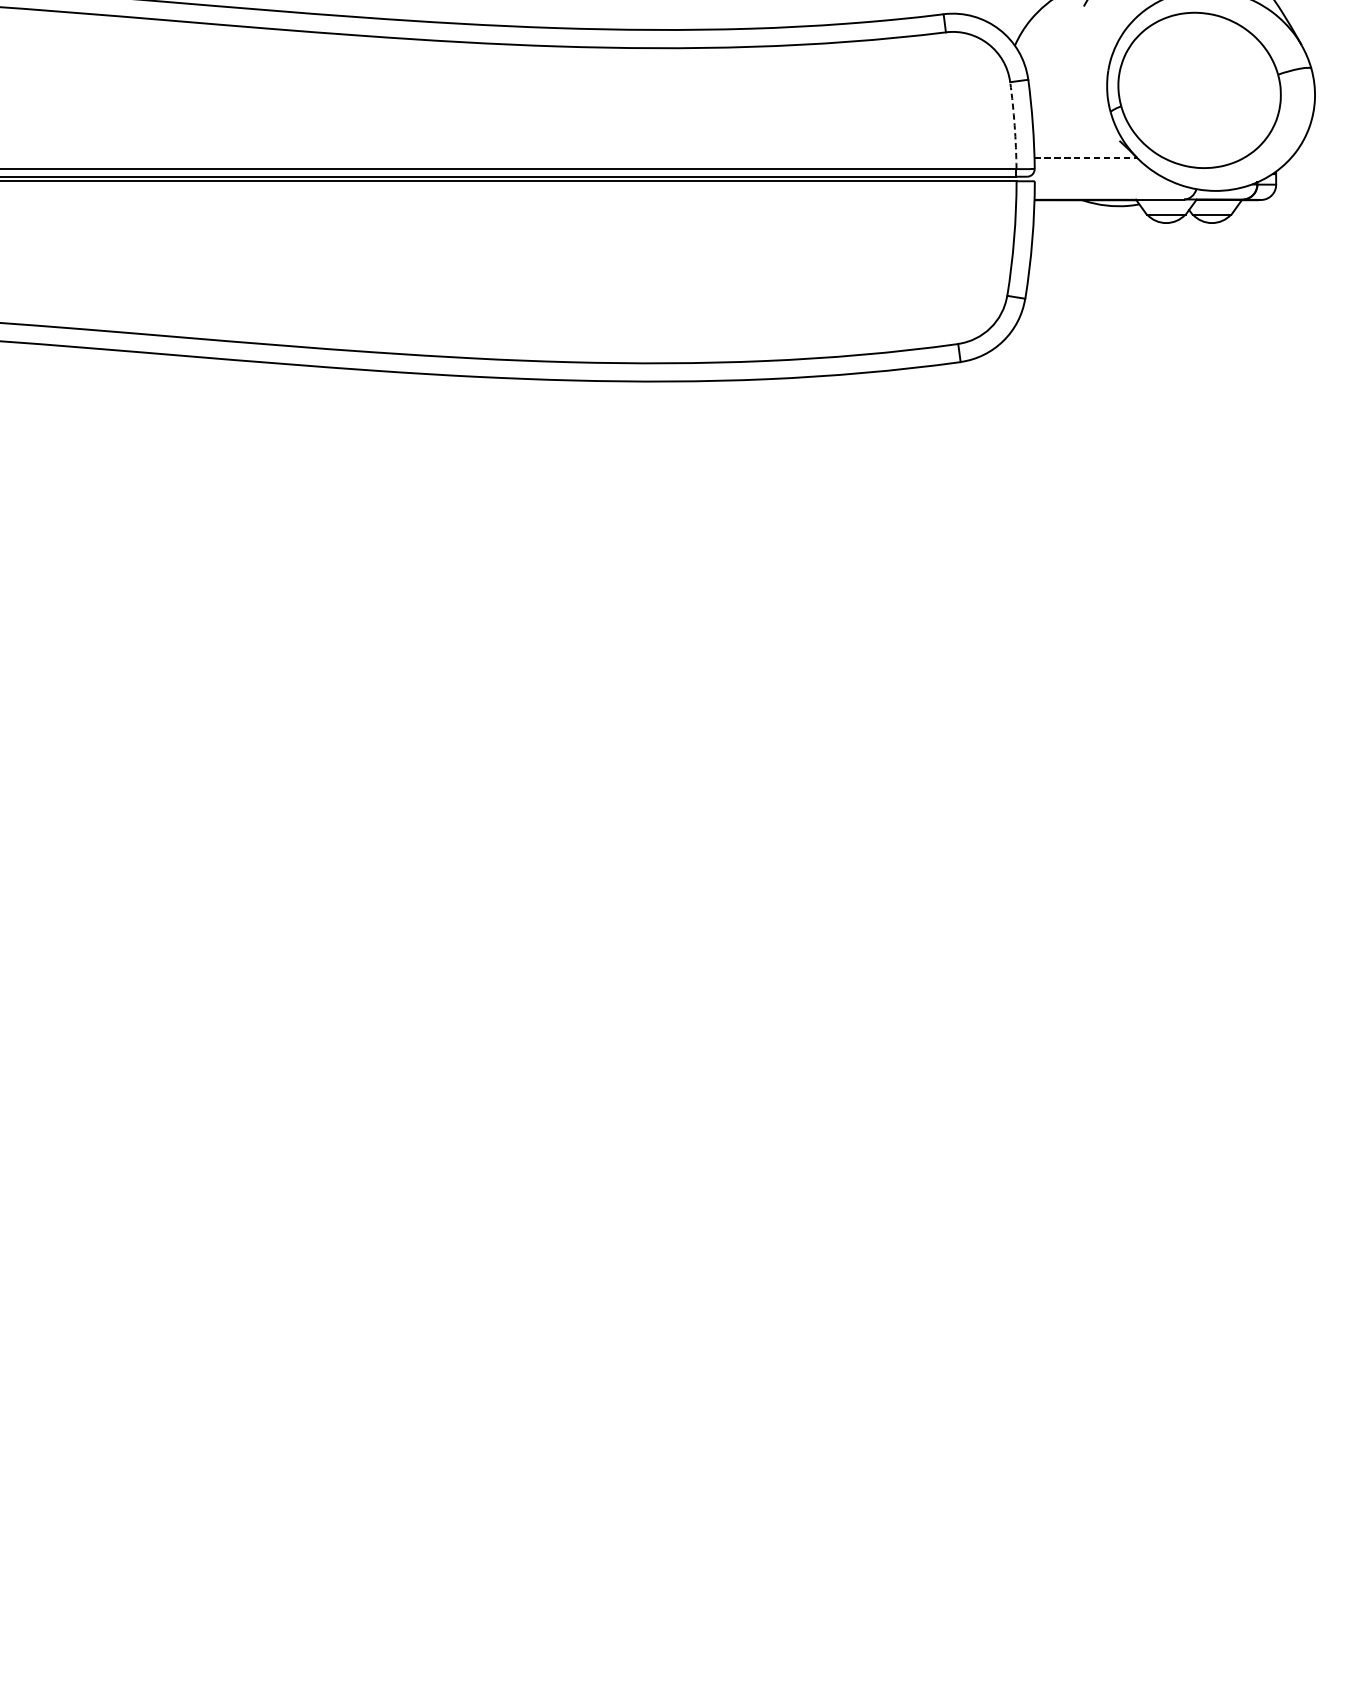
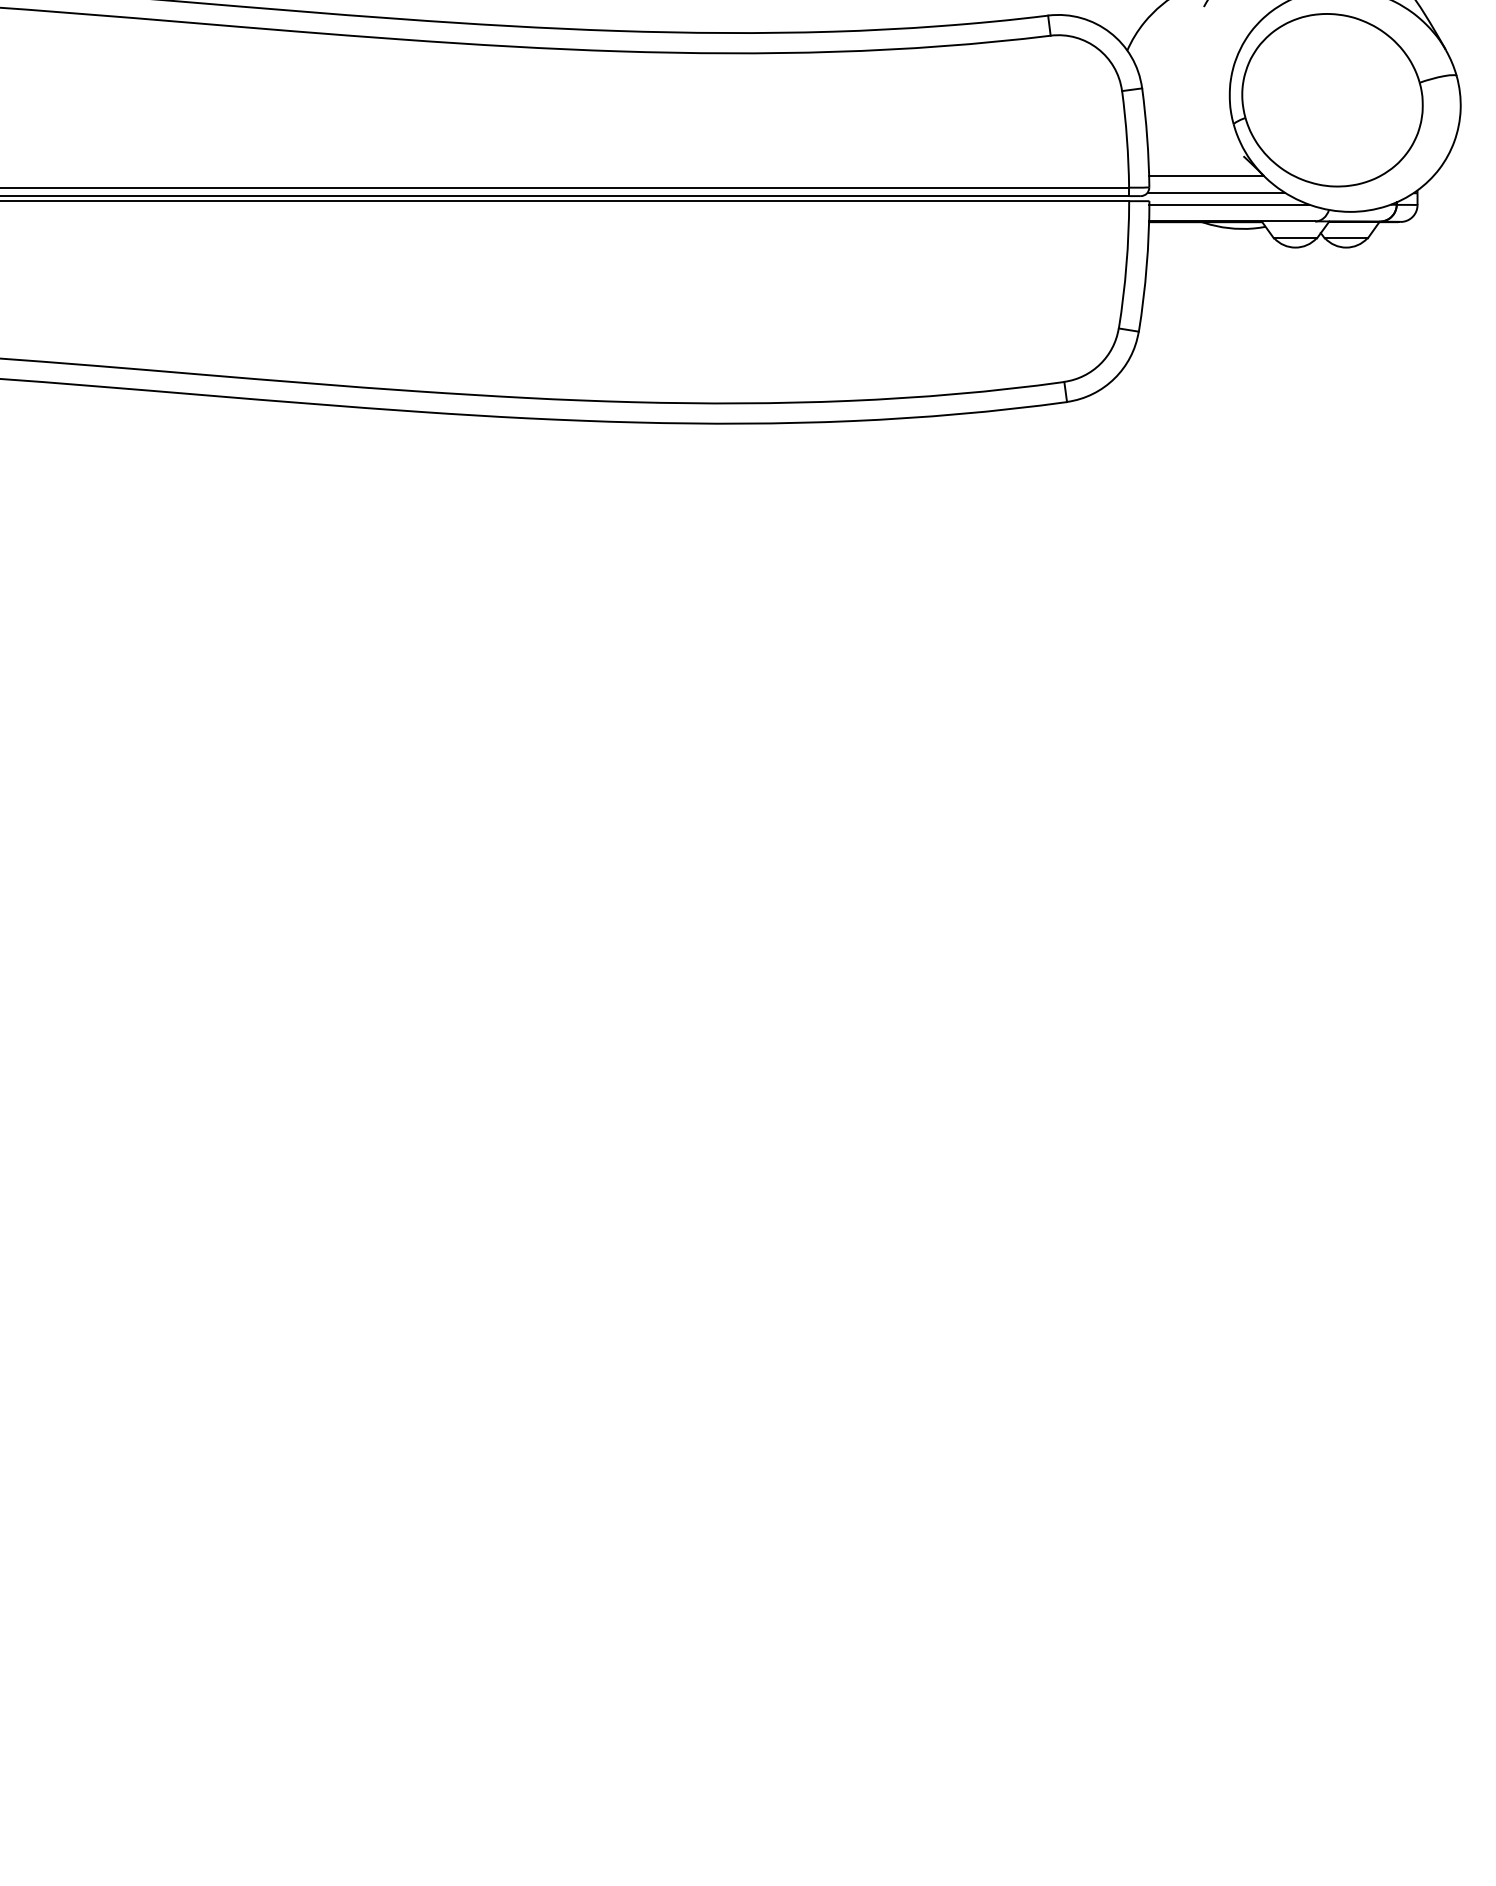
arc: (1015, 125) -> (1127, 139), dashed -> solid
line: (1087, 158) -> (1207, 175), dashed -> solid
line: (1094, 173) -> (1215, 192), added
line: (1105, 184) -> (1228, 204), added

